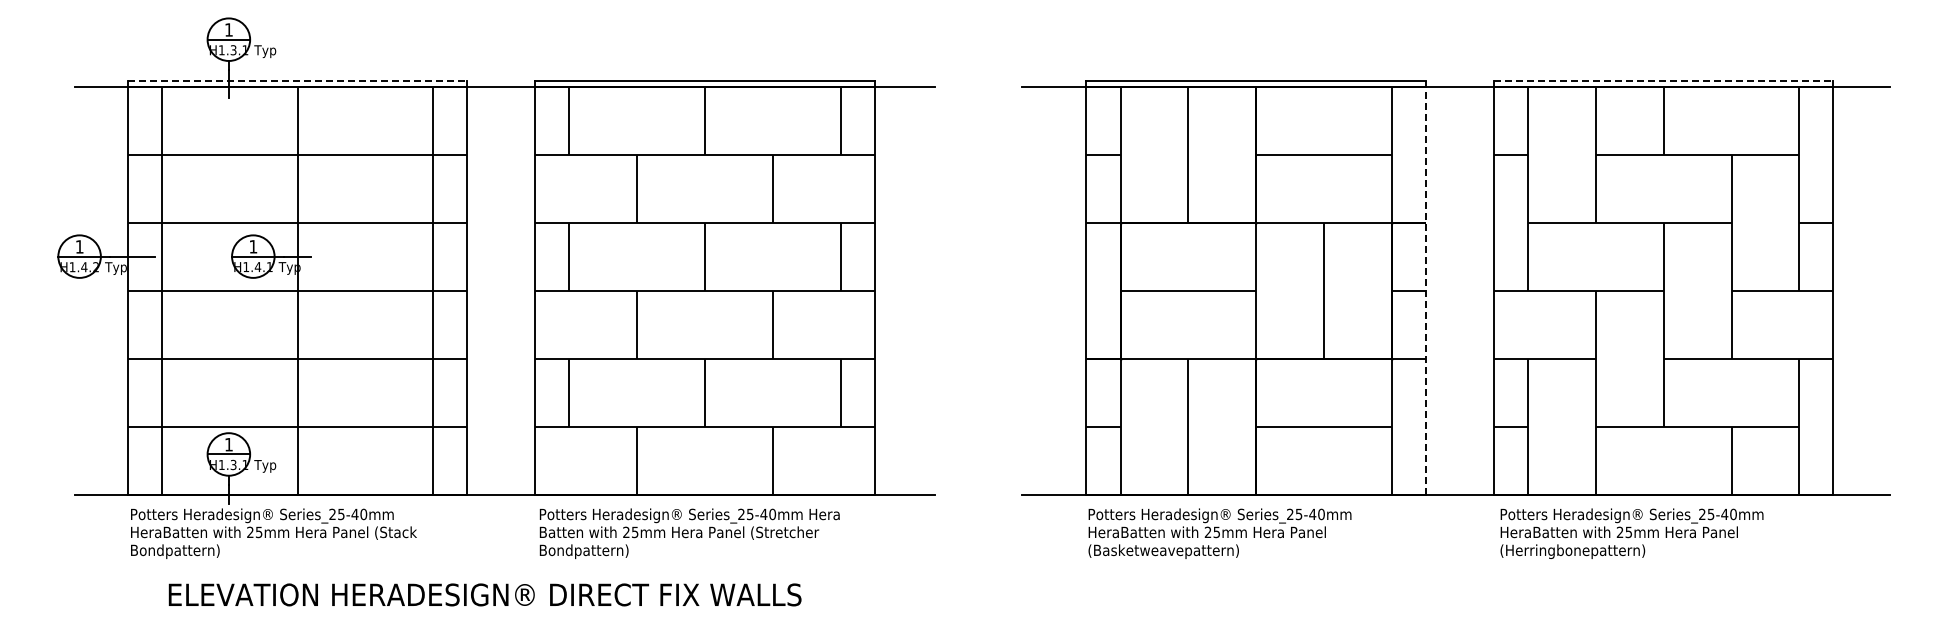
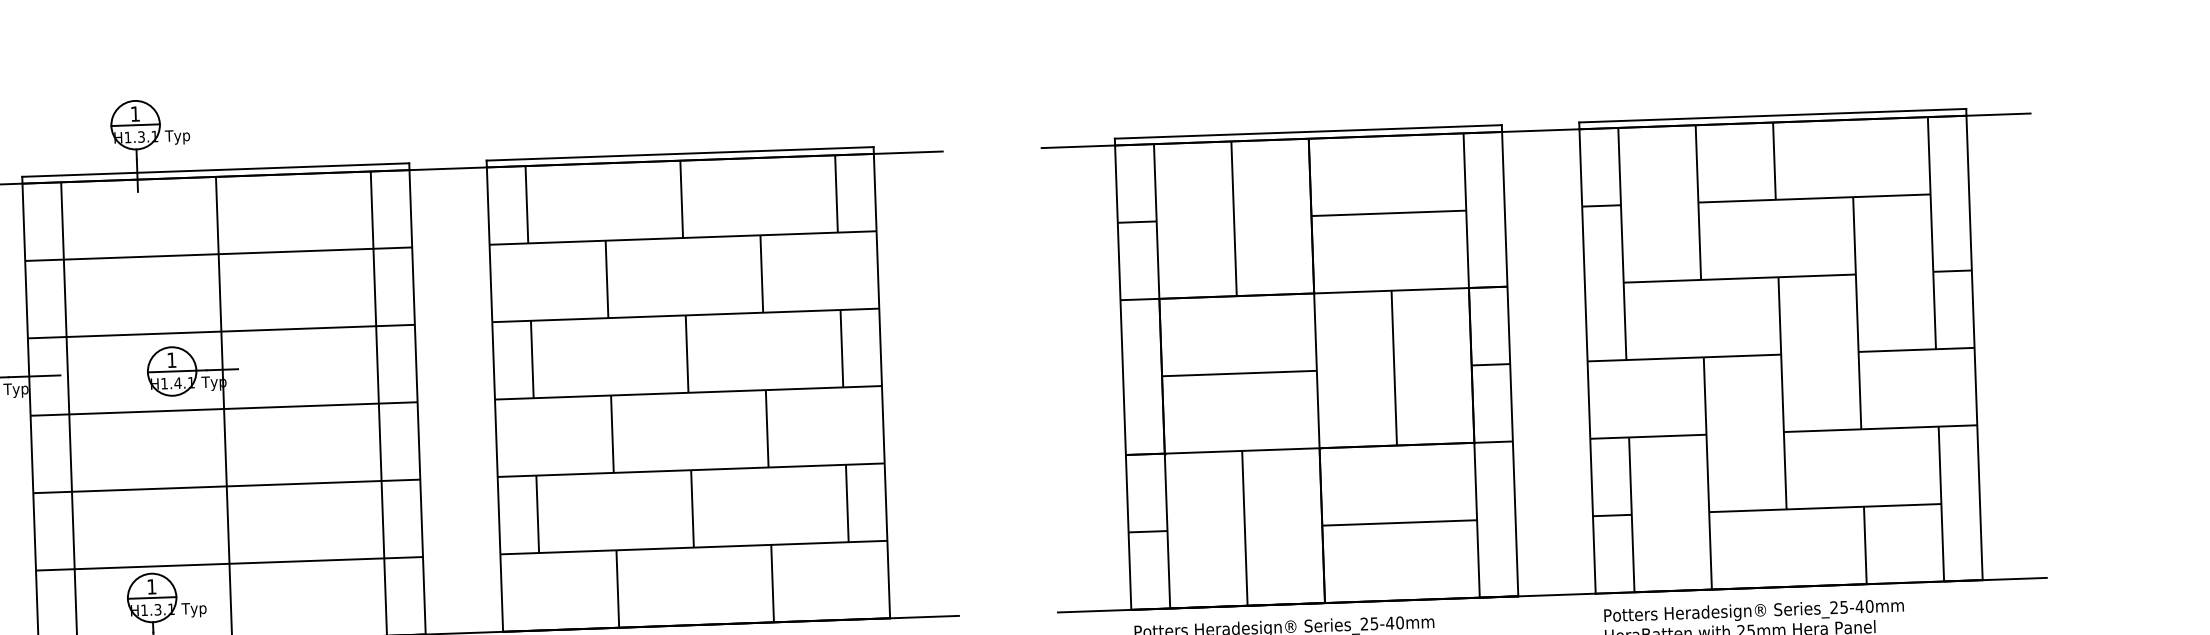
line: (297, 81) -> (215, 170), dashed -> solid
line: (1663, 81) -> (1772, 115), dashed -> solid
line: (1425, 288) -> (1509, 361), dashed -> solid

